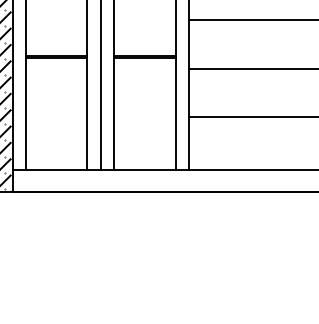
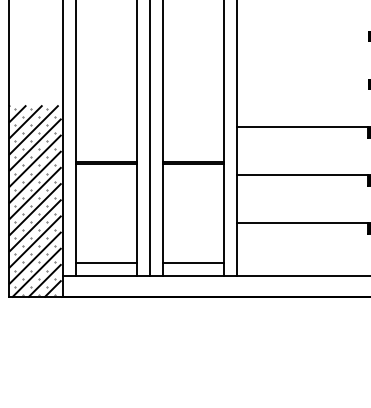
line: (55, 156) -> (105, 262), added
line: (144, 156) -> (193, 262), added

